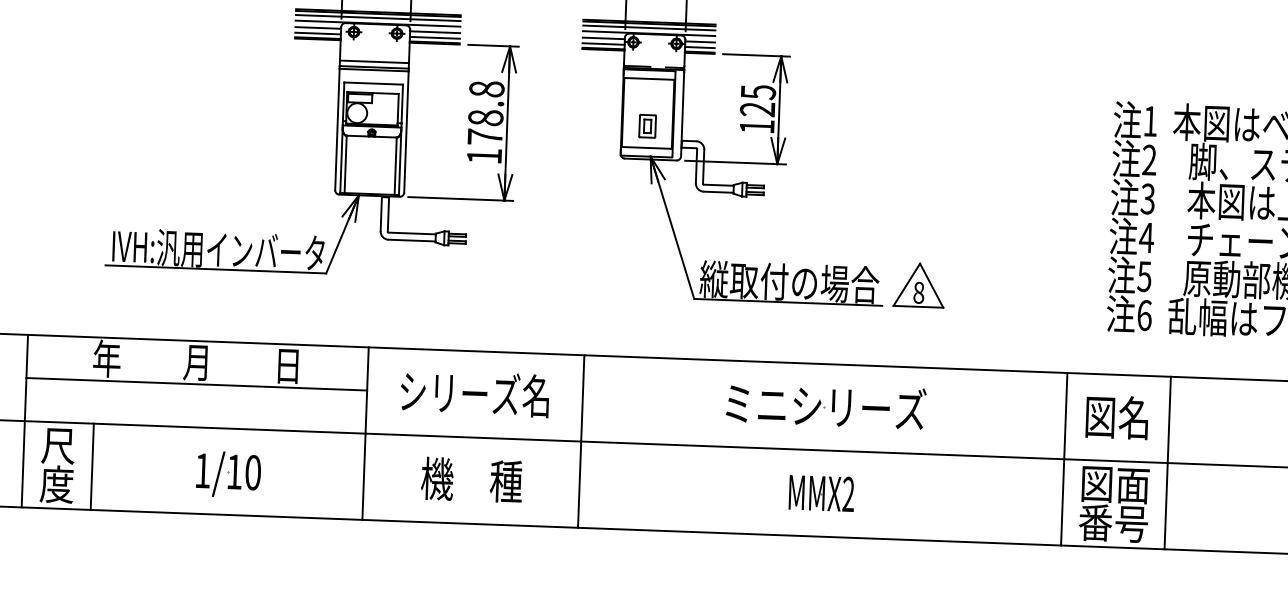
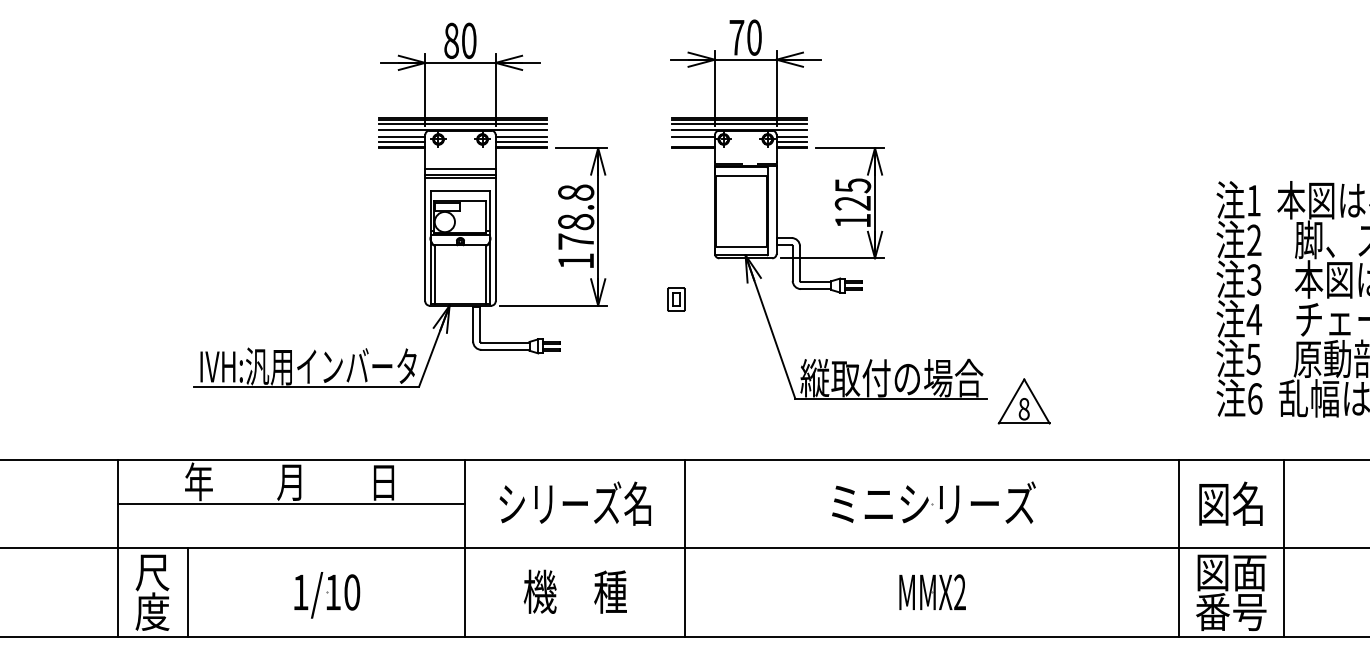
line: (602, 44) -> (692, 142), removed
part: (647, 126) -> (676, 299), moved
part: (918, 285) -> (1023, 401), moved

